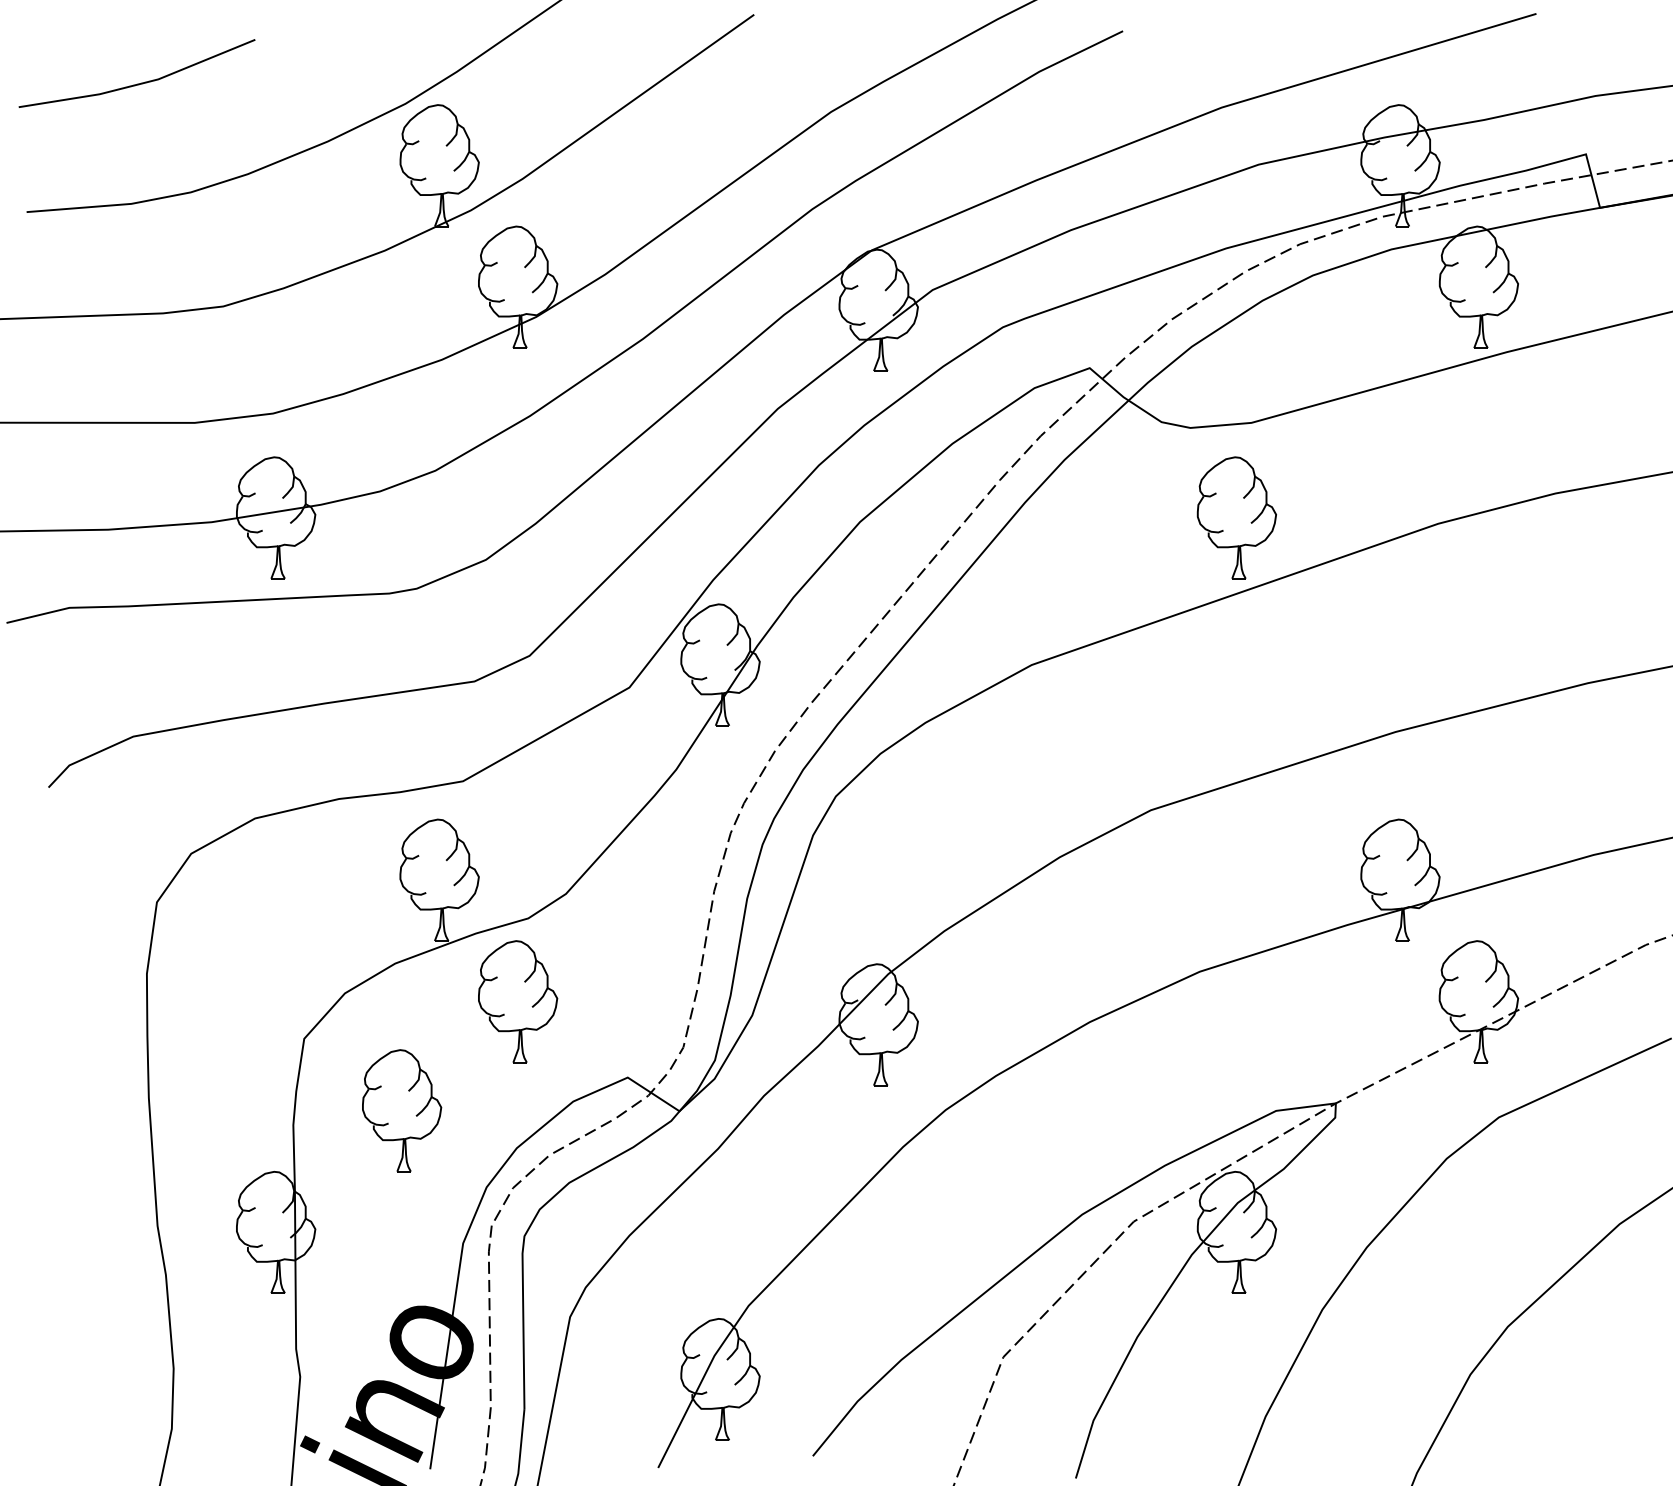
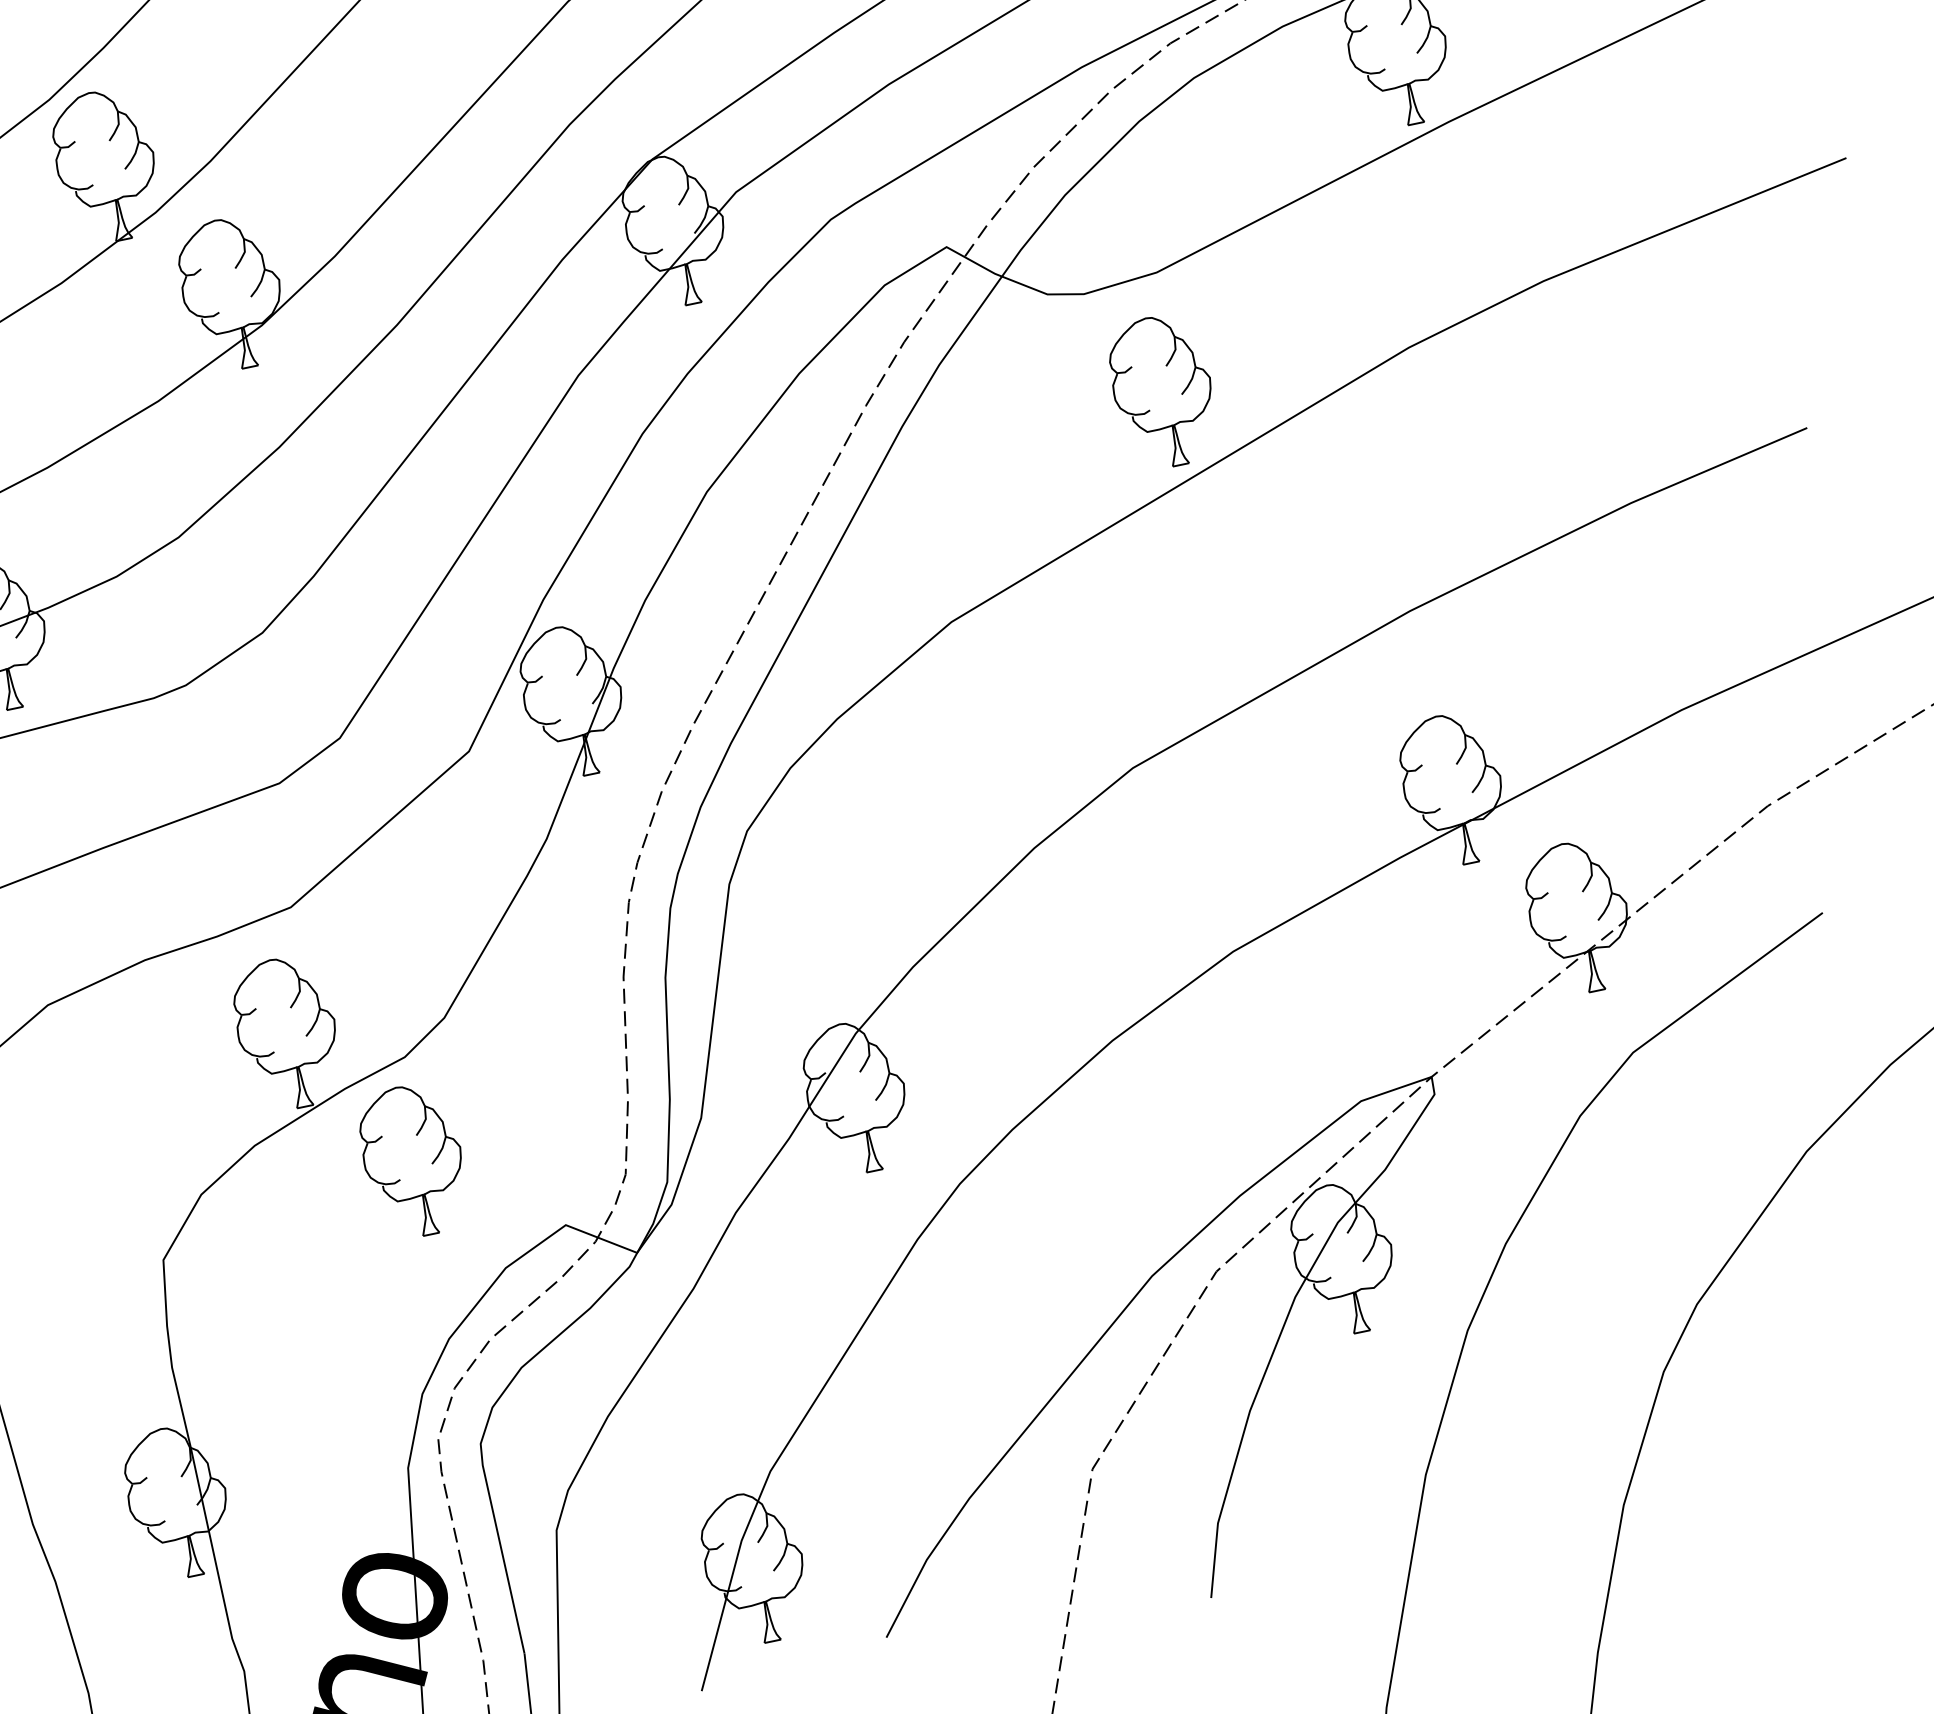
part: (402, 1110) -> (300, 1322), removed

